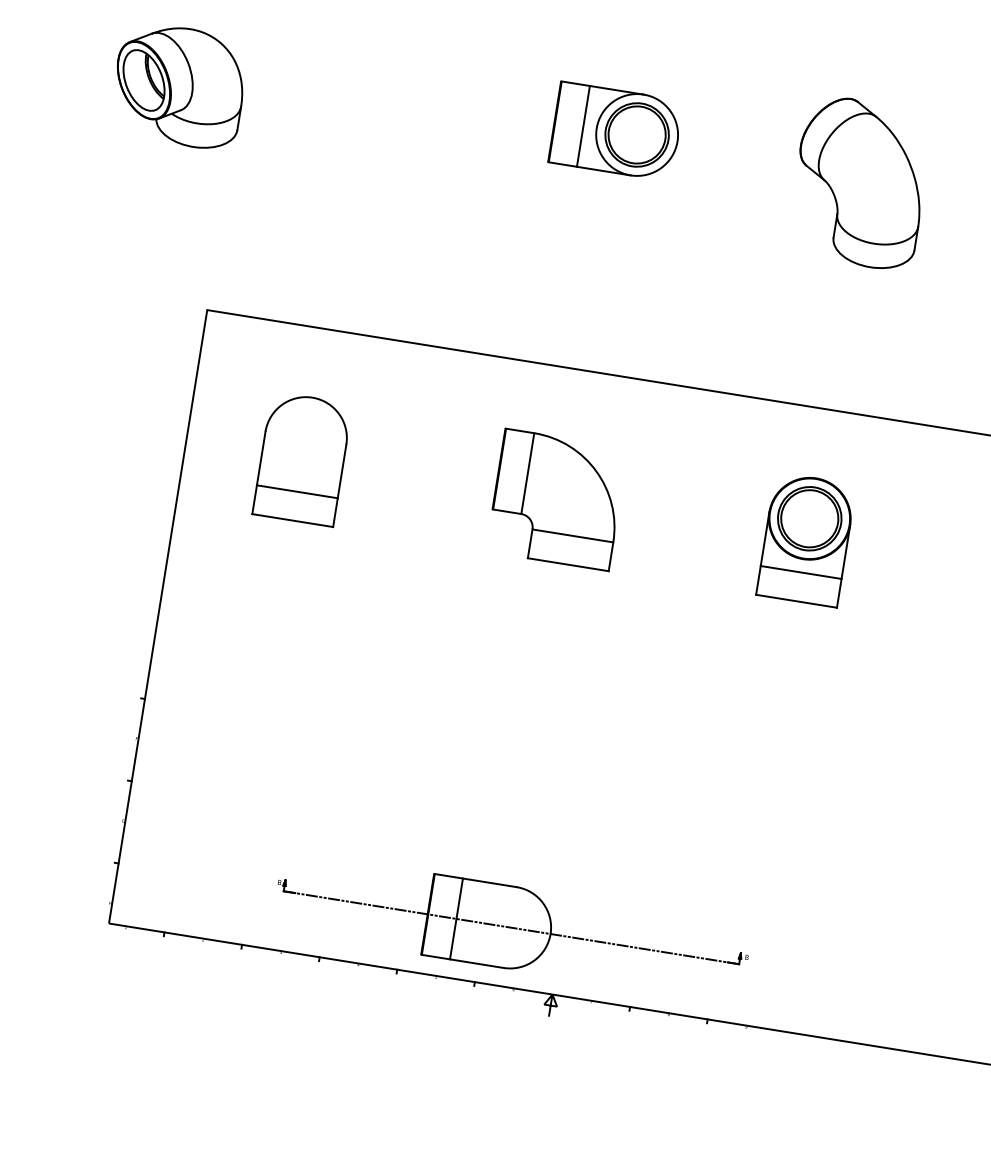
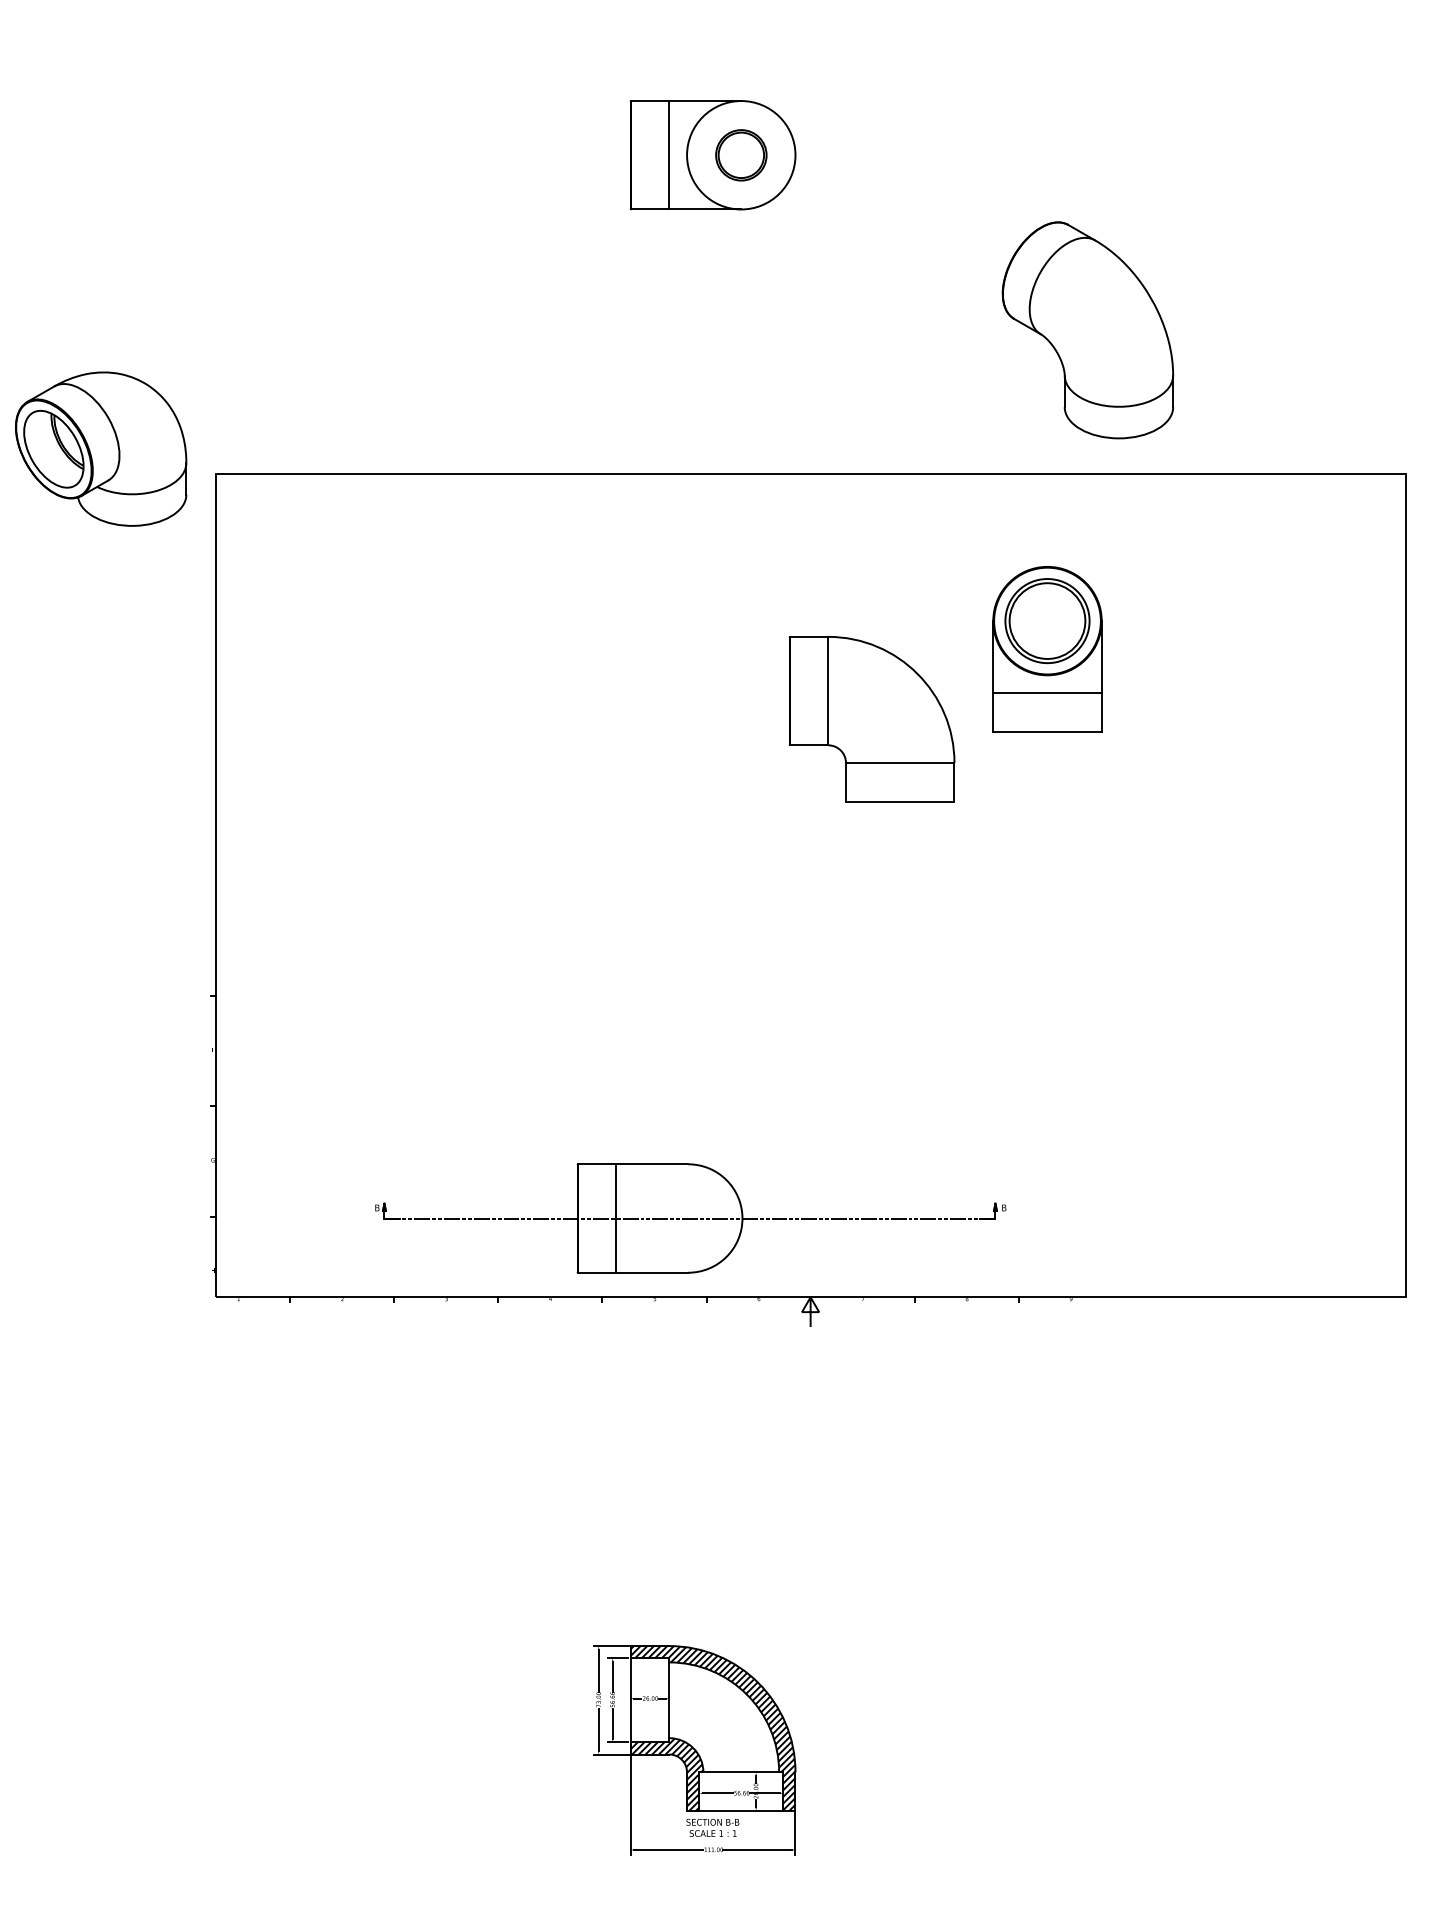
part: (179, 85) -> (101, 448), moved
part: (637, 135) -> (741, 155), size x0.6
part: (859, 183) -> (1087, 330), moved
part: (302, 459) -> (371, 649), removed
part: (556, 499) -> (871, 719), moved
part: (511, 927) -> (690, 1218), moved

